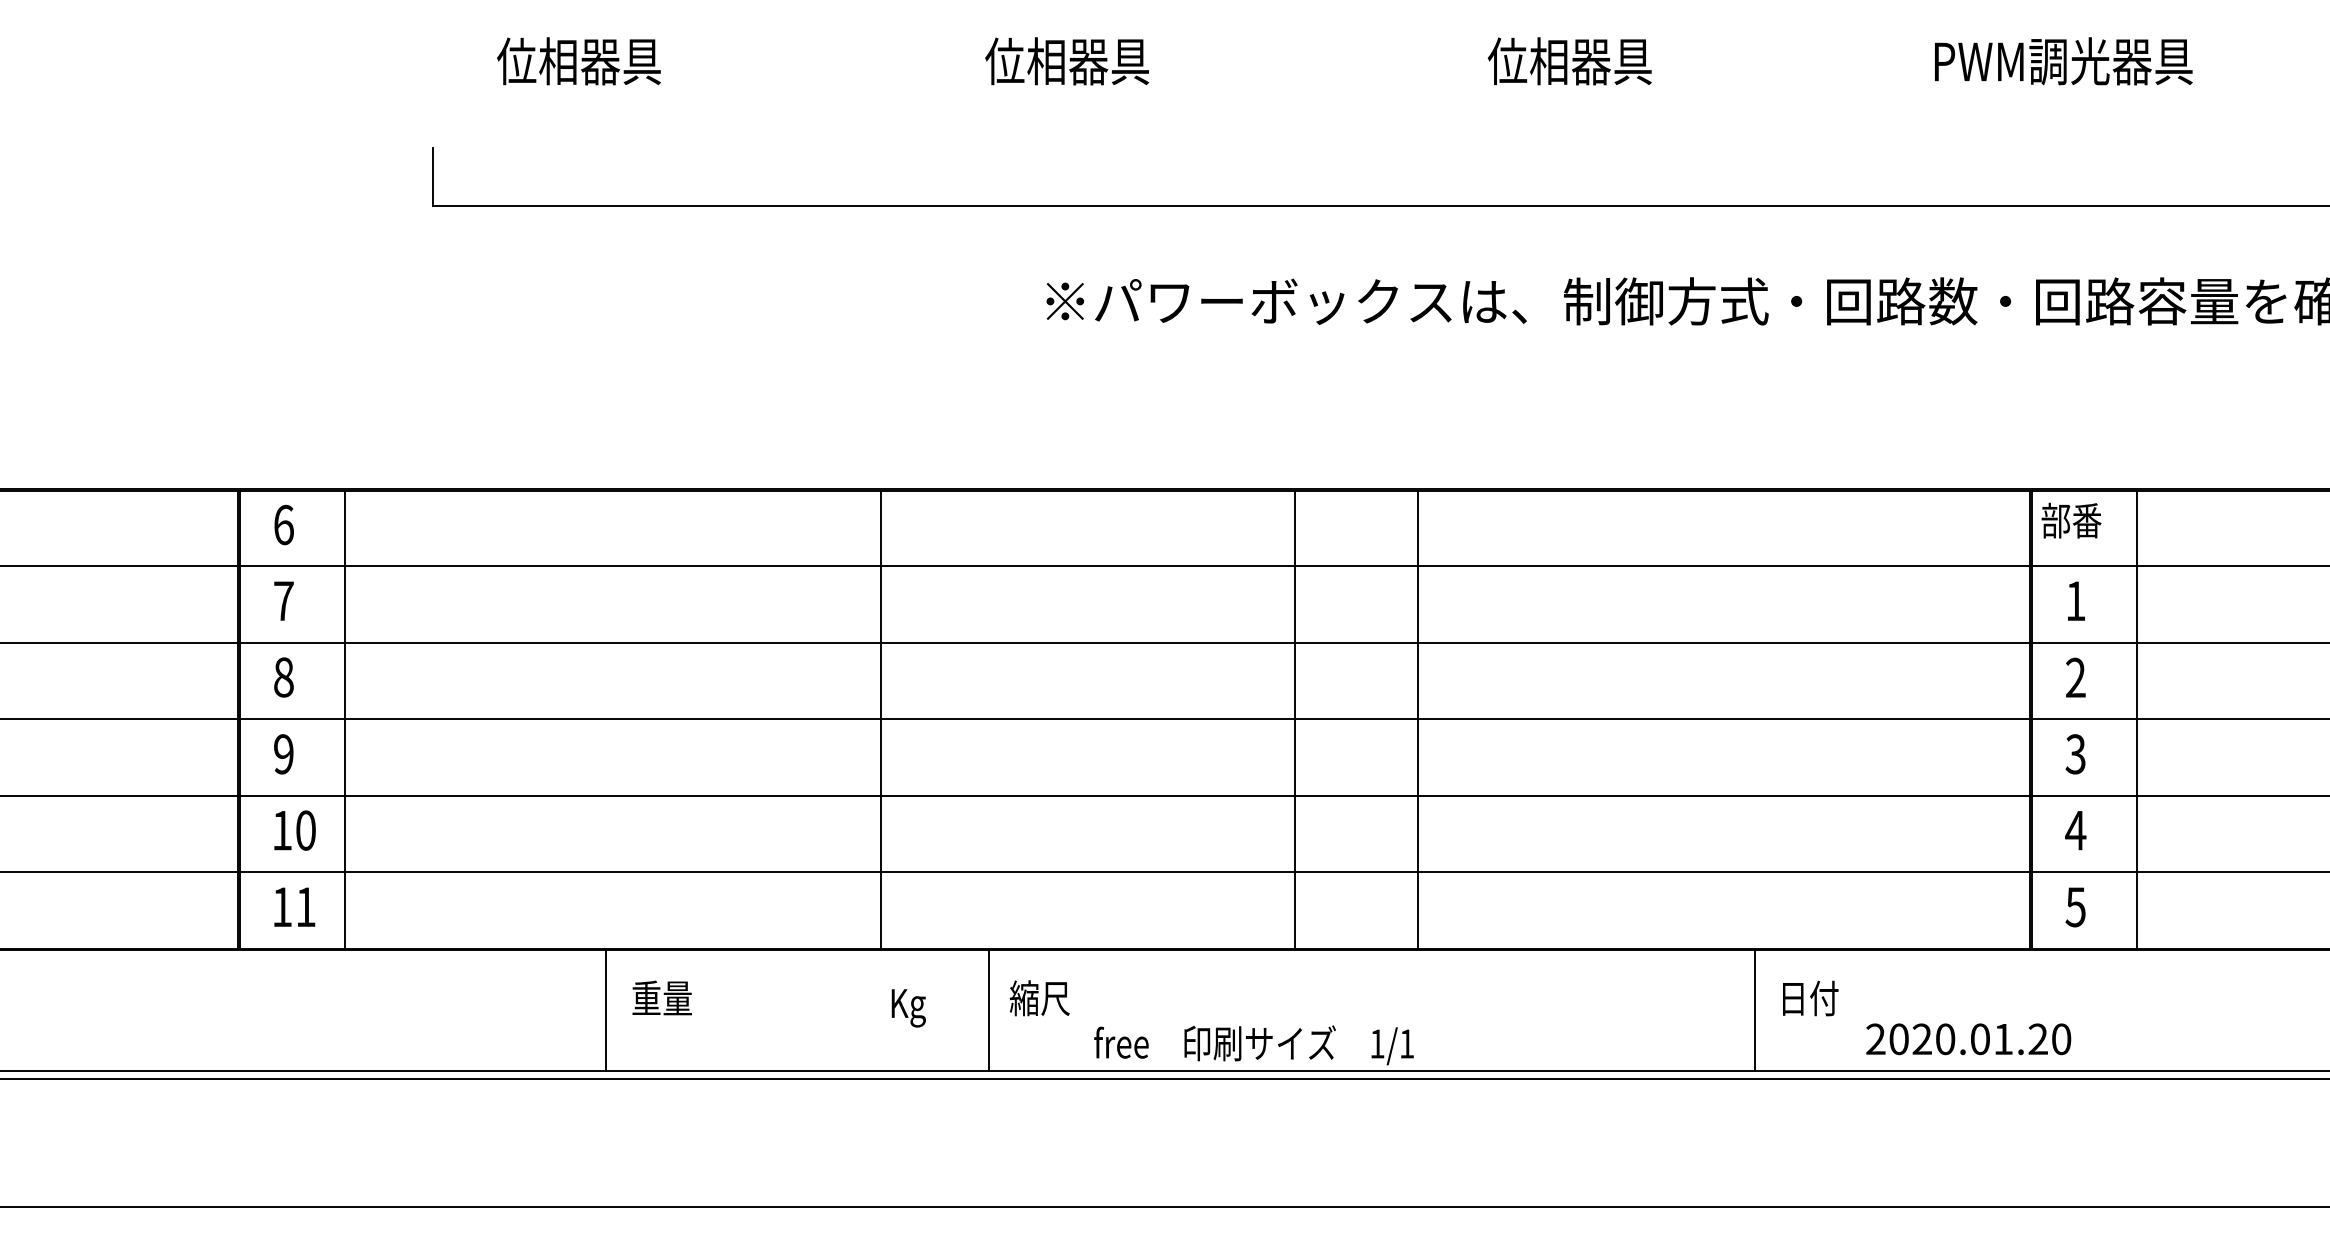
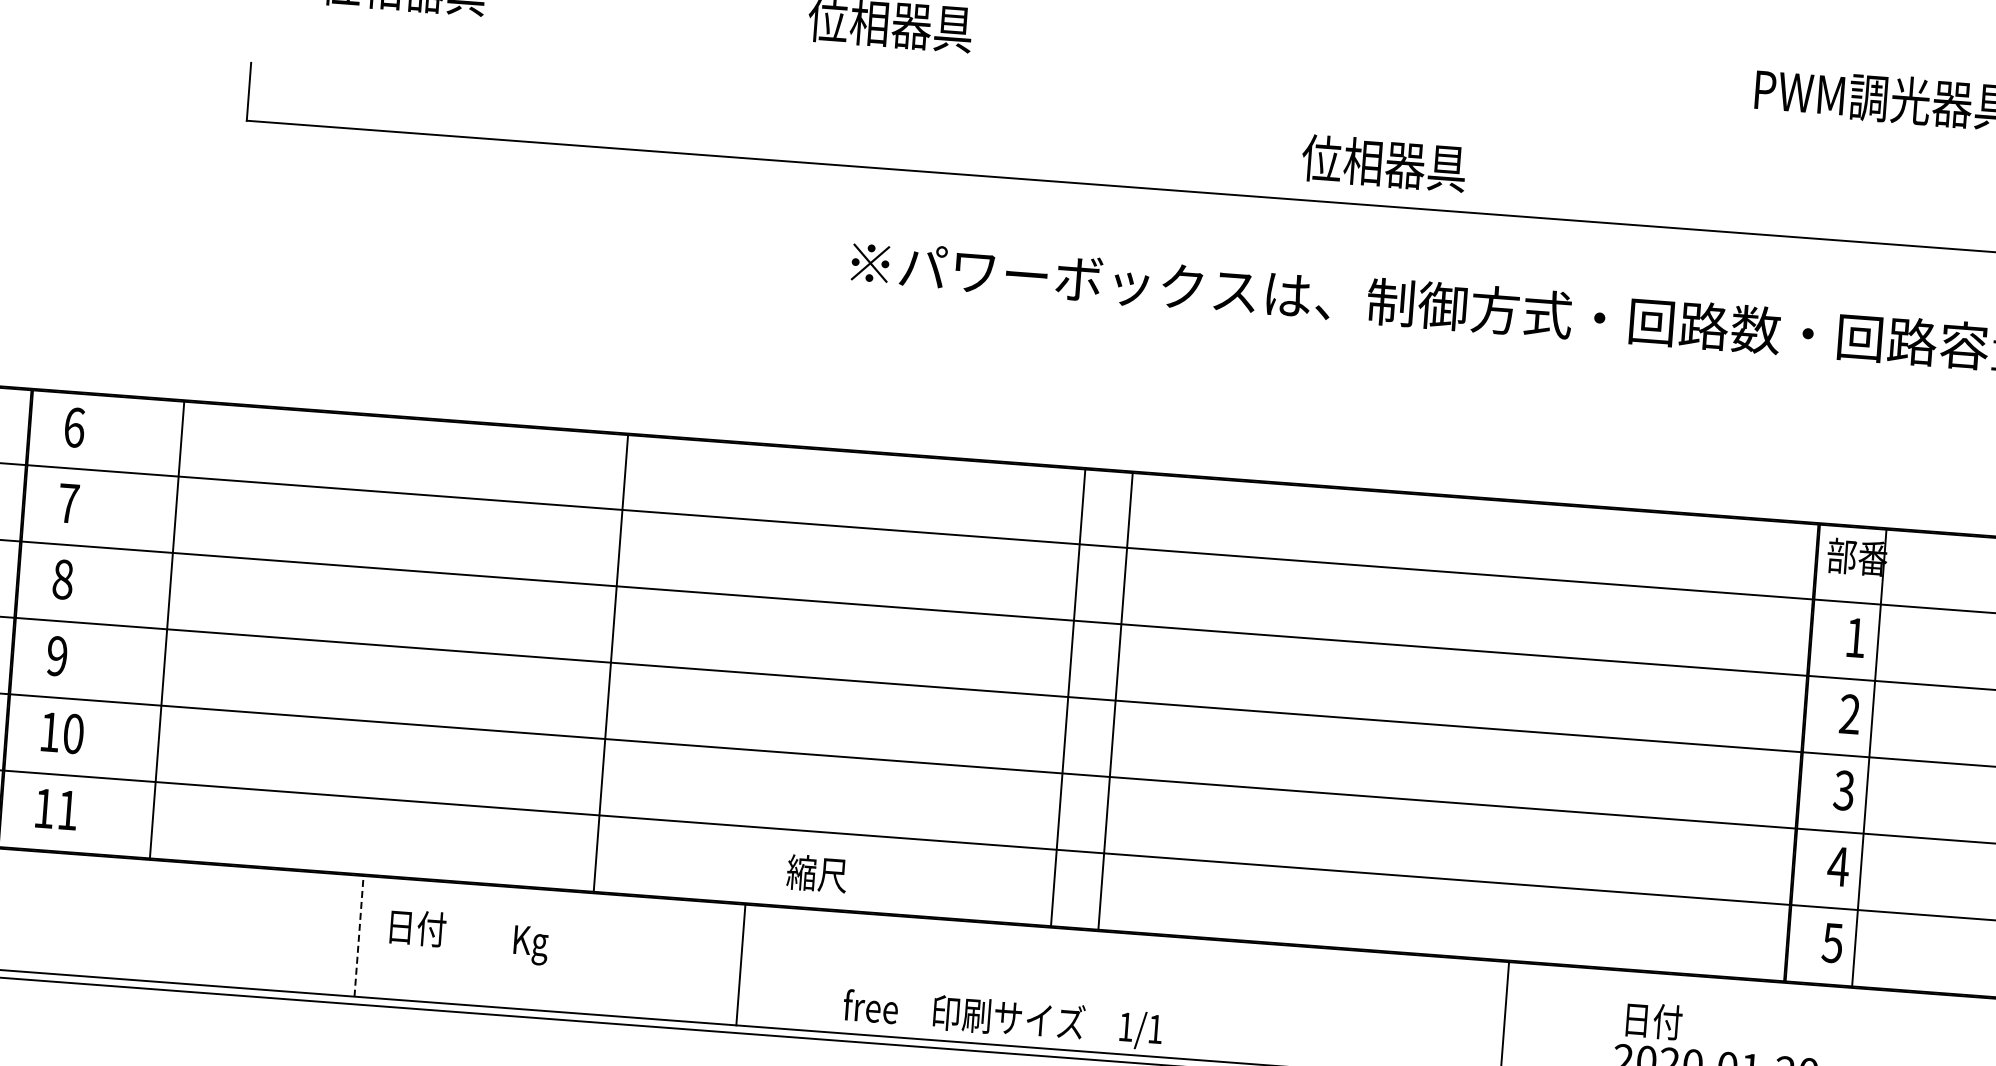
text: (1569, 61) -> (1383, 163), moved
line: (345, 719) -> (167, 629), moved
line: (881, 719) -> (610, 662), moved
line: (1417, 719) -> (1115, 700), moved
line: (2137, 719) -> (1869, 757), moved
text: (661, 998) -> (415, 928), 重量^J -> 日付^J
text: (1039, 998) -> (816, 873), moved
text: (1810, 998) -> (1654, 1021), moved
text: (908, 1008) -> (530, 945), moved
line: (605, 1010) -> (358, 935), solid -> dashed

